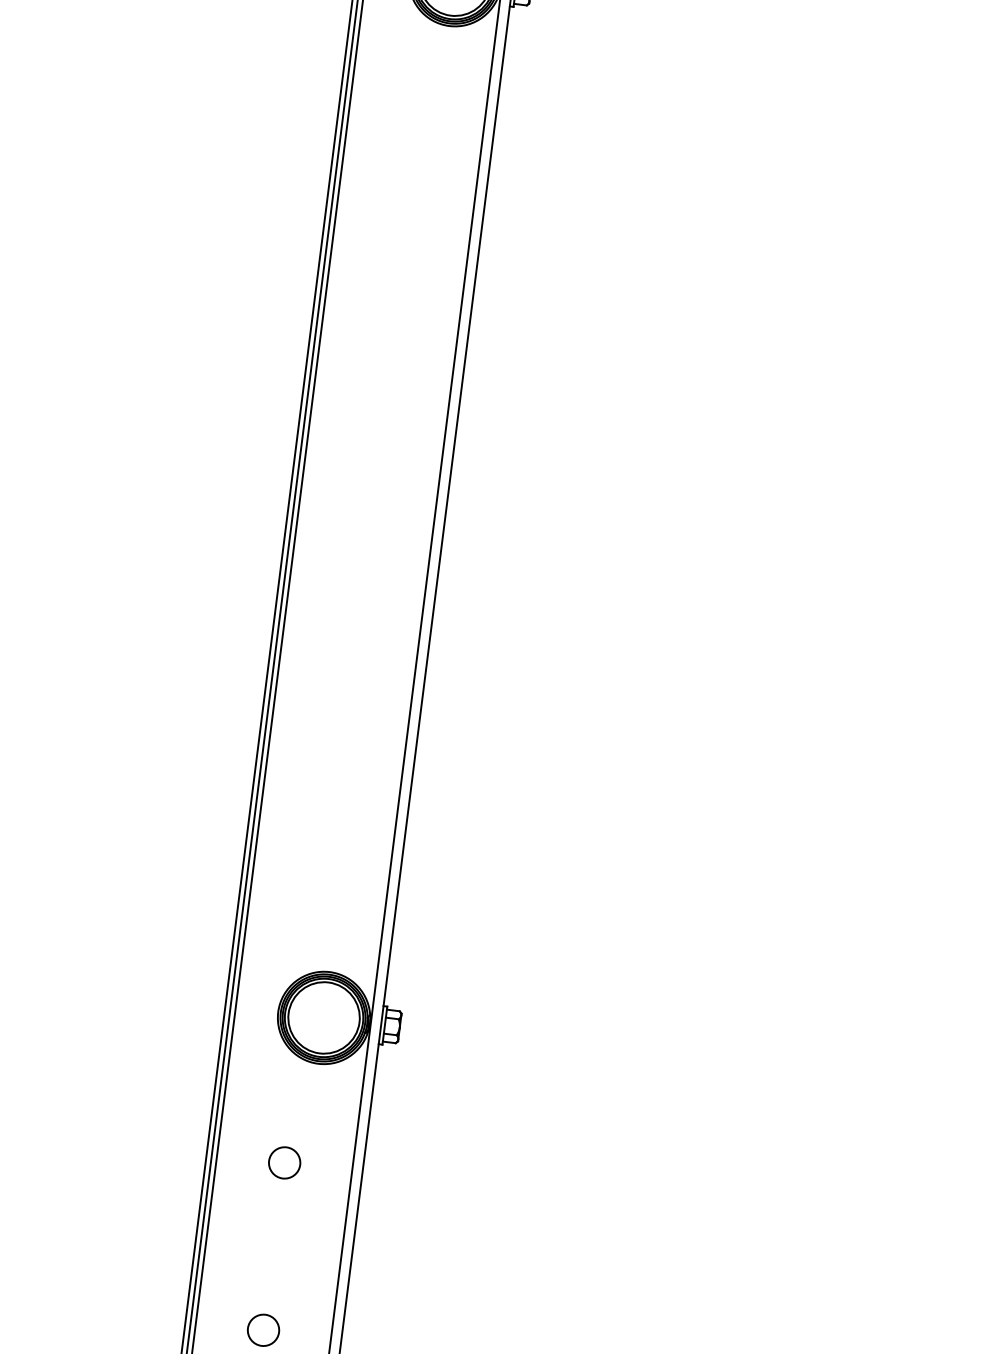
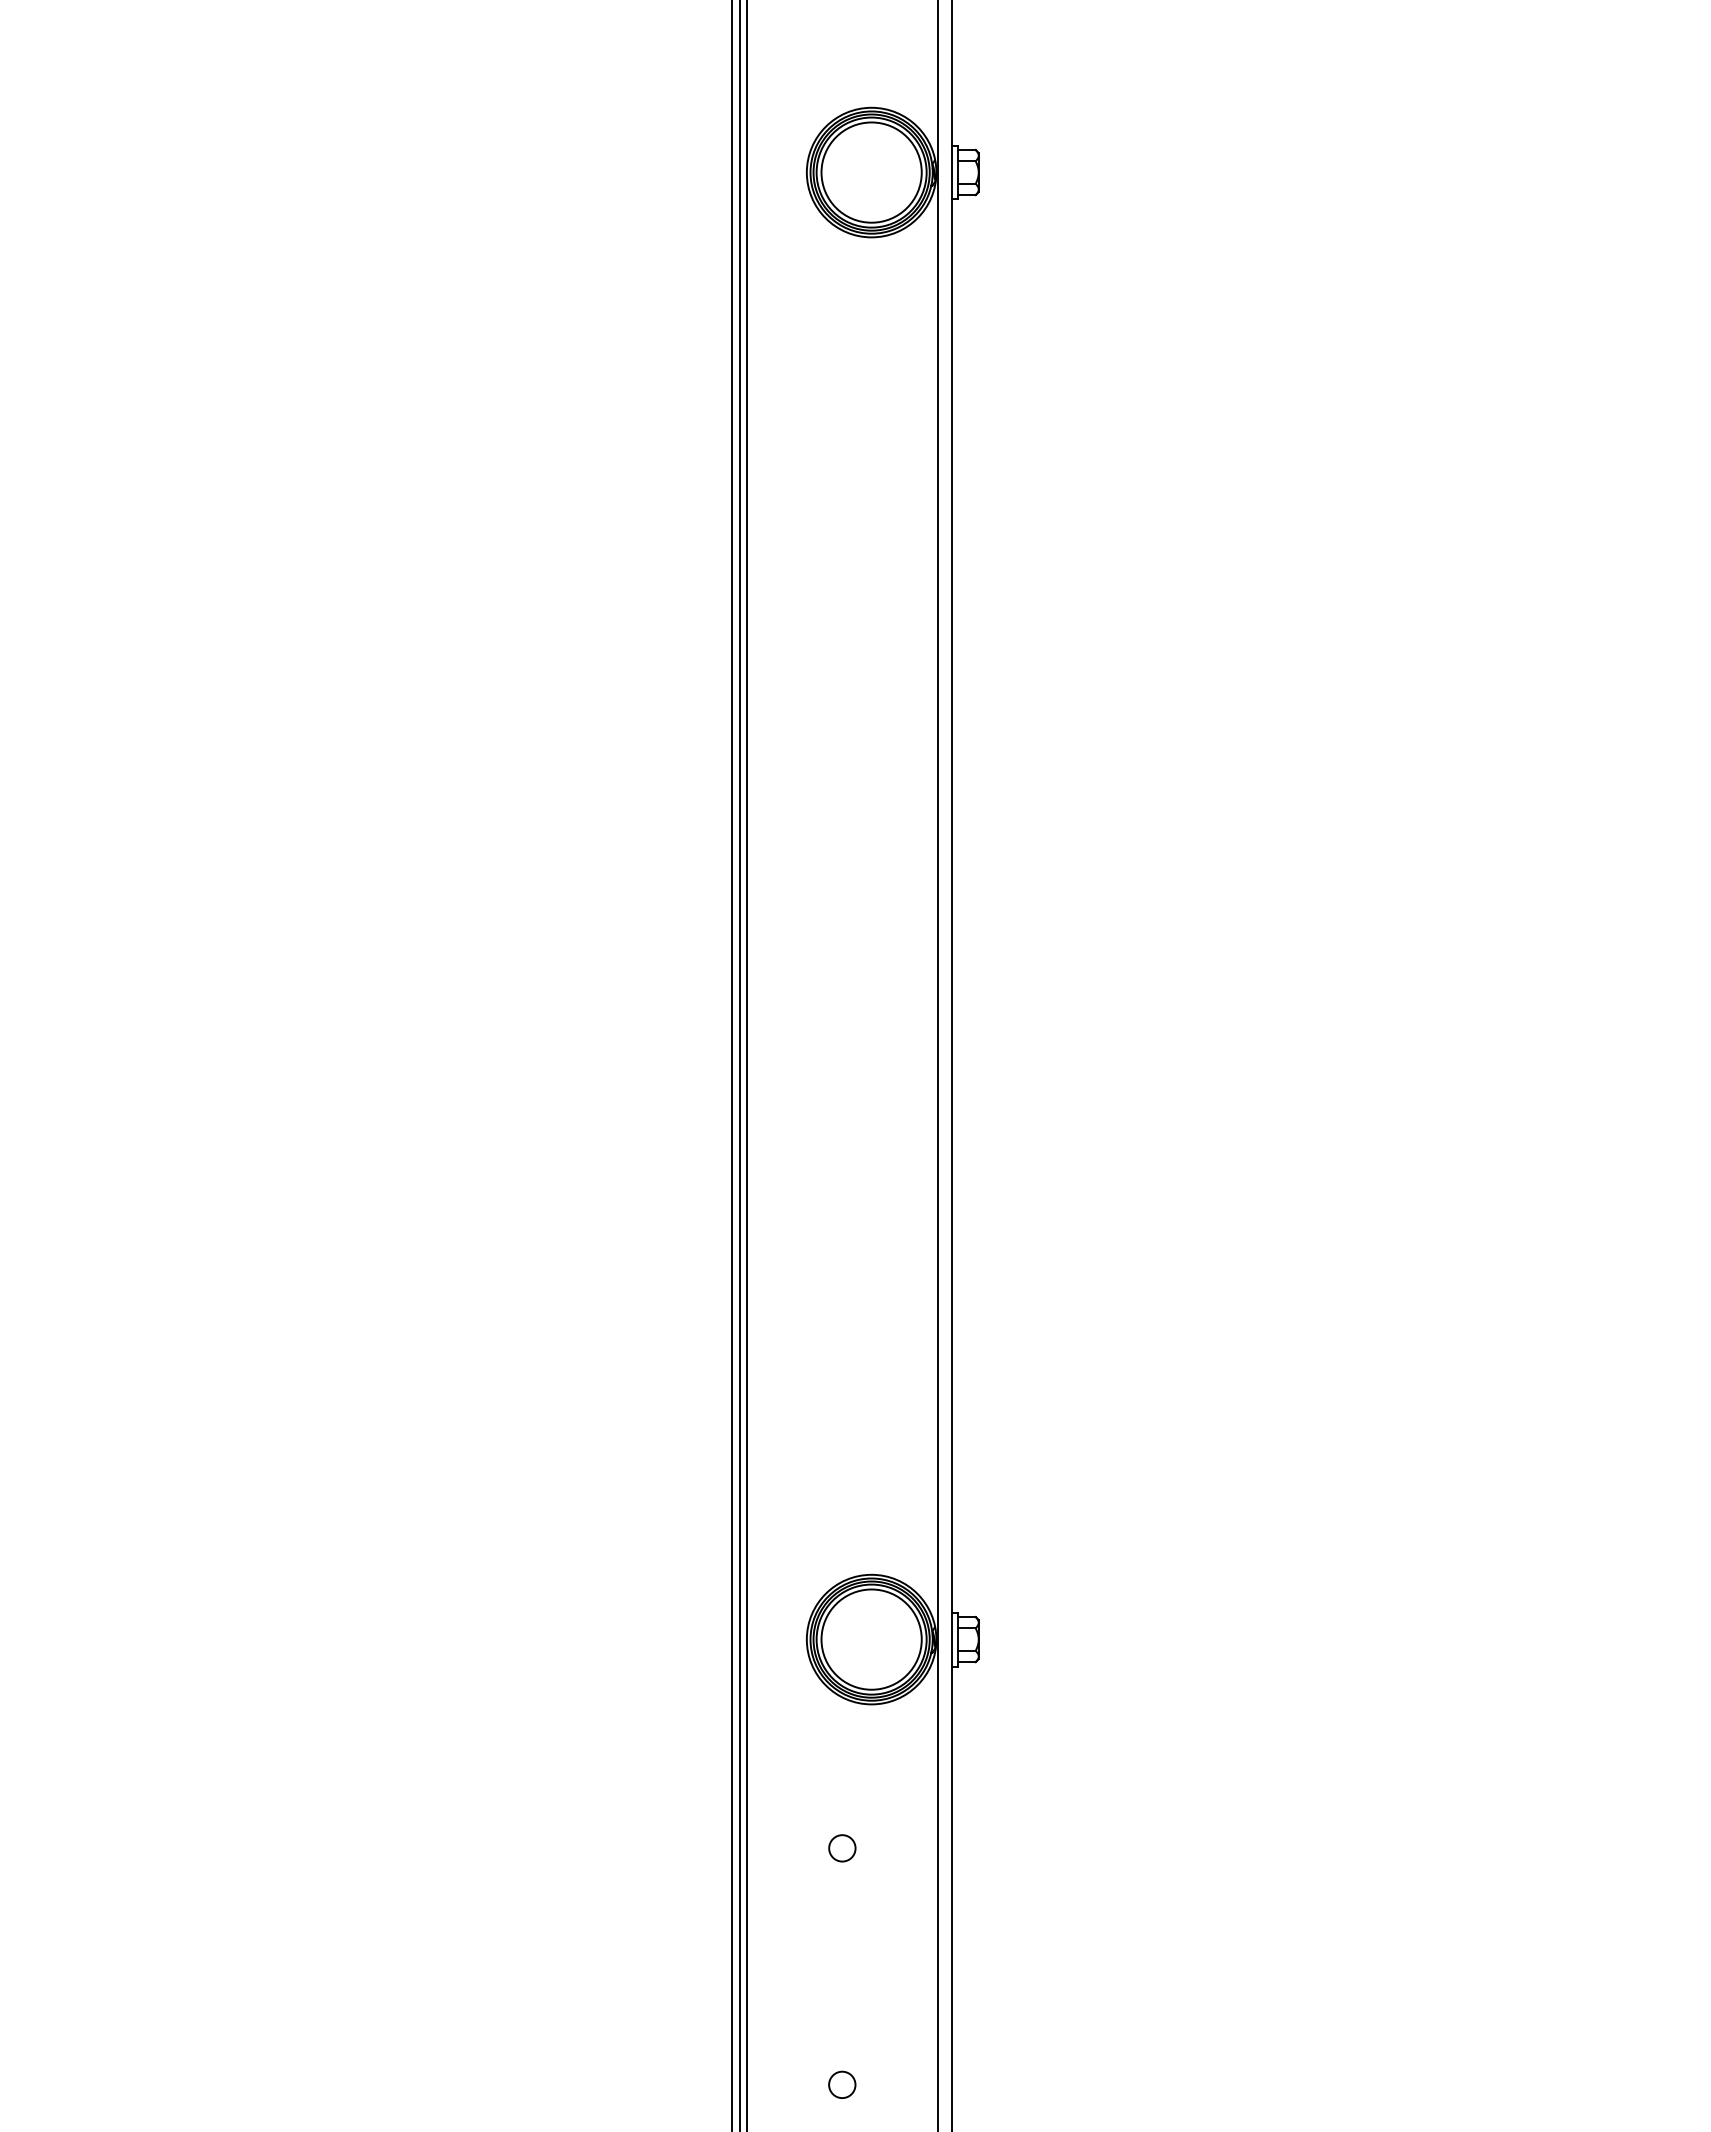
circle: (284, 1163) -> (842, 1848), size x0.6
circle: (263, 1330) -> (842, 2084), size x0.6

